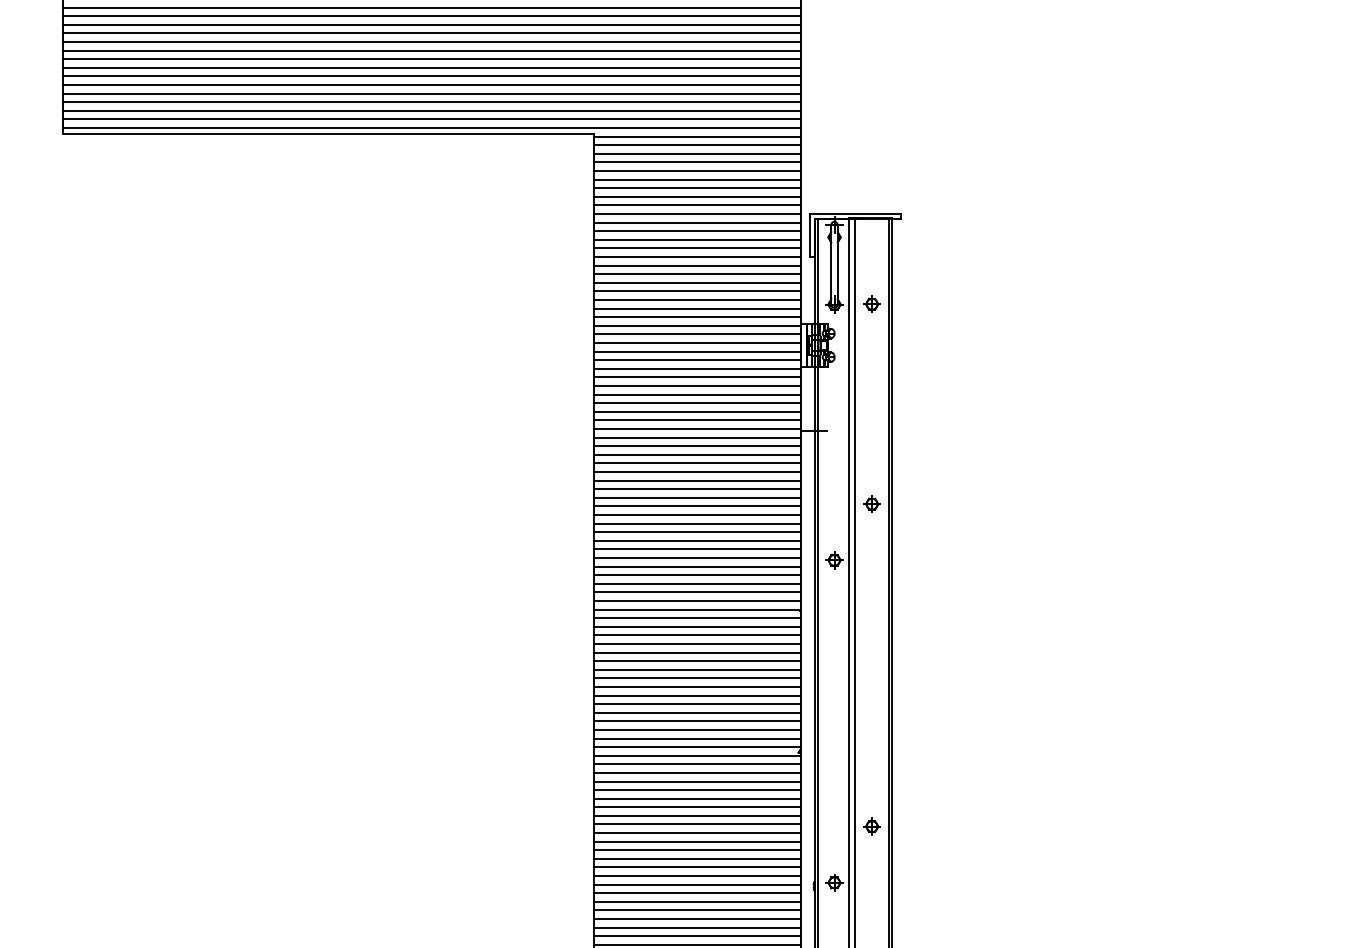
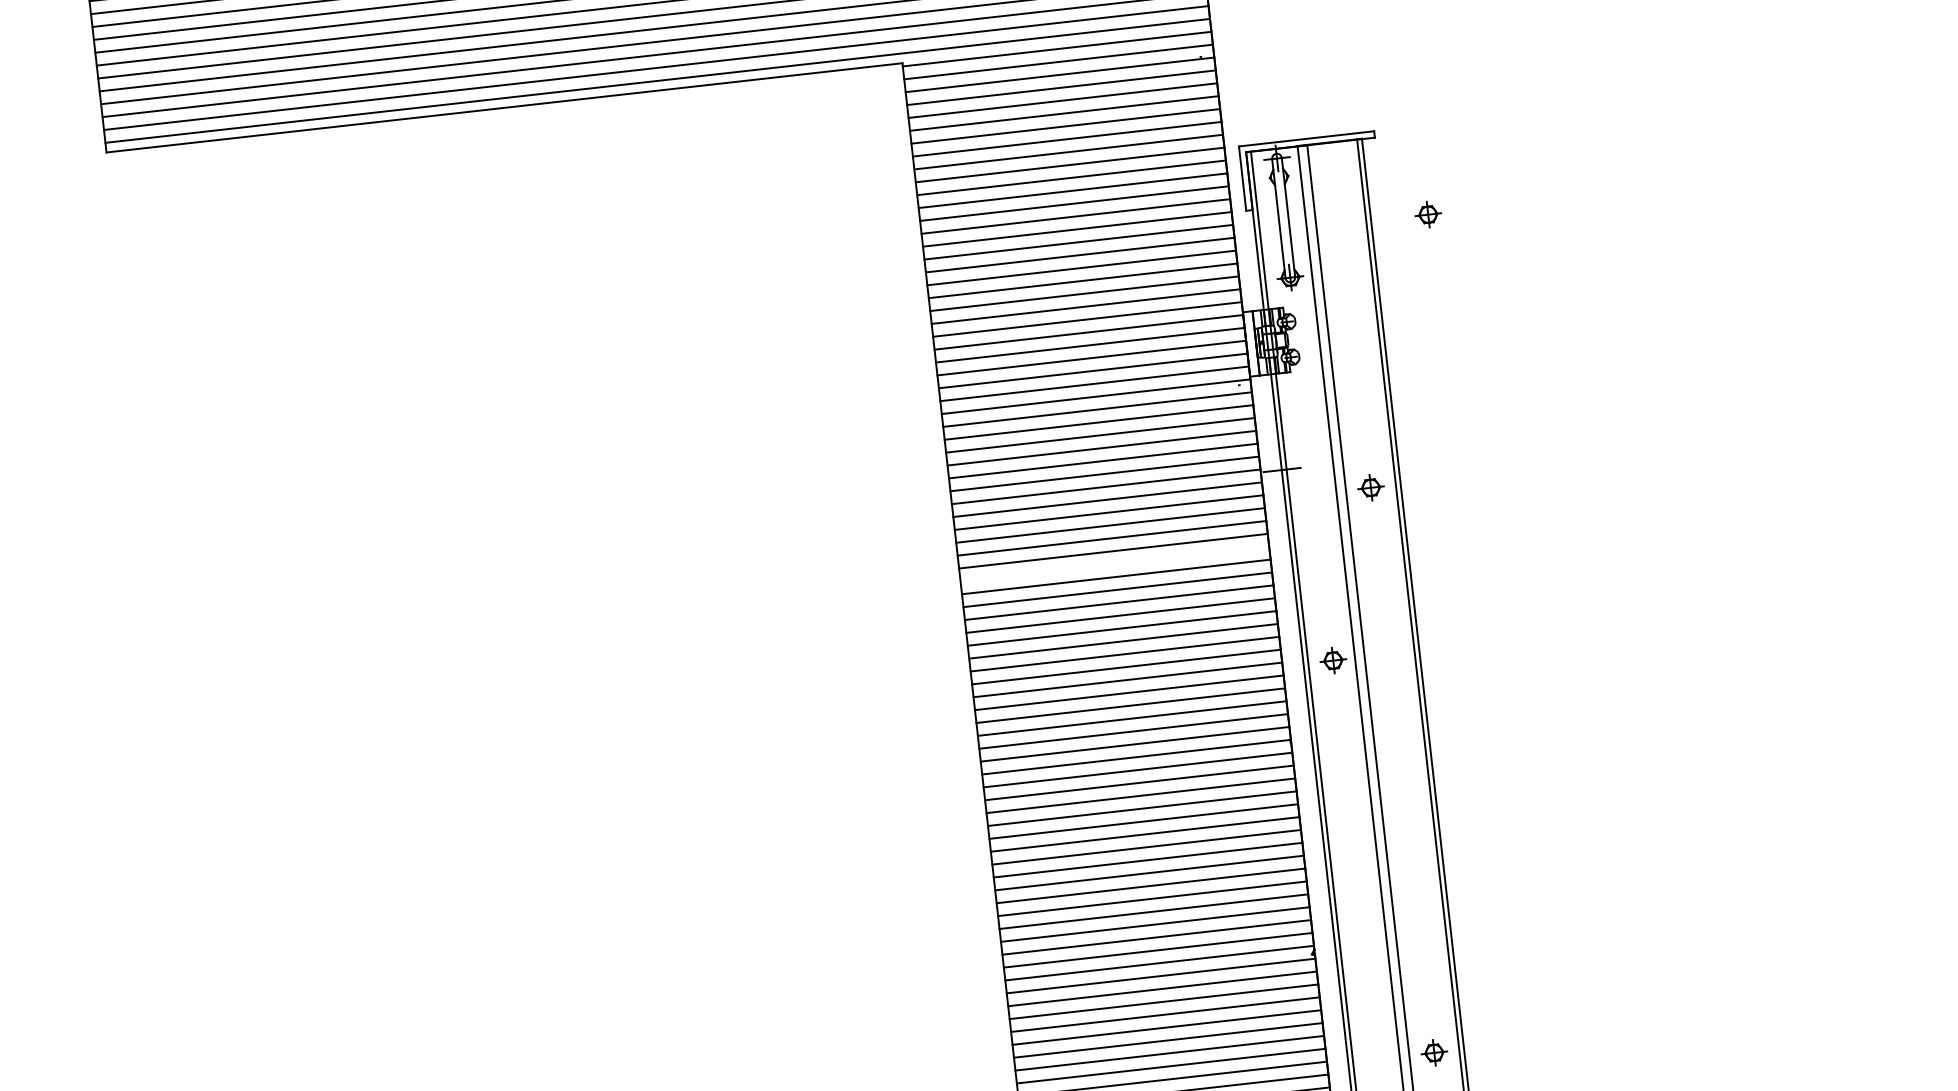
part: (871, 303) -> (1427, 213), moved
line: (697, 480) -> (1114, 564), removed
part: (871, 503) -> (1369, 486), moved

